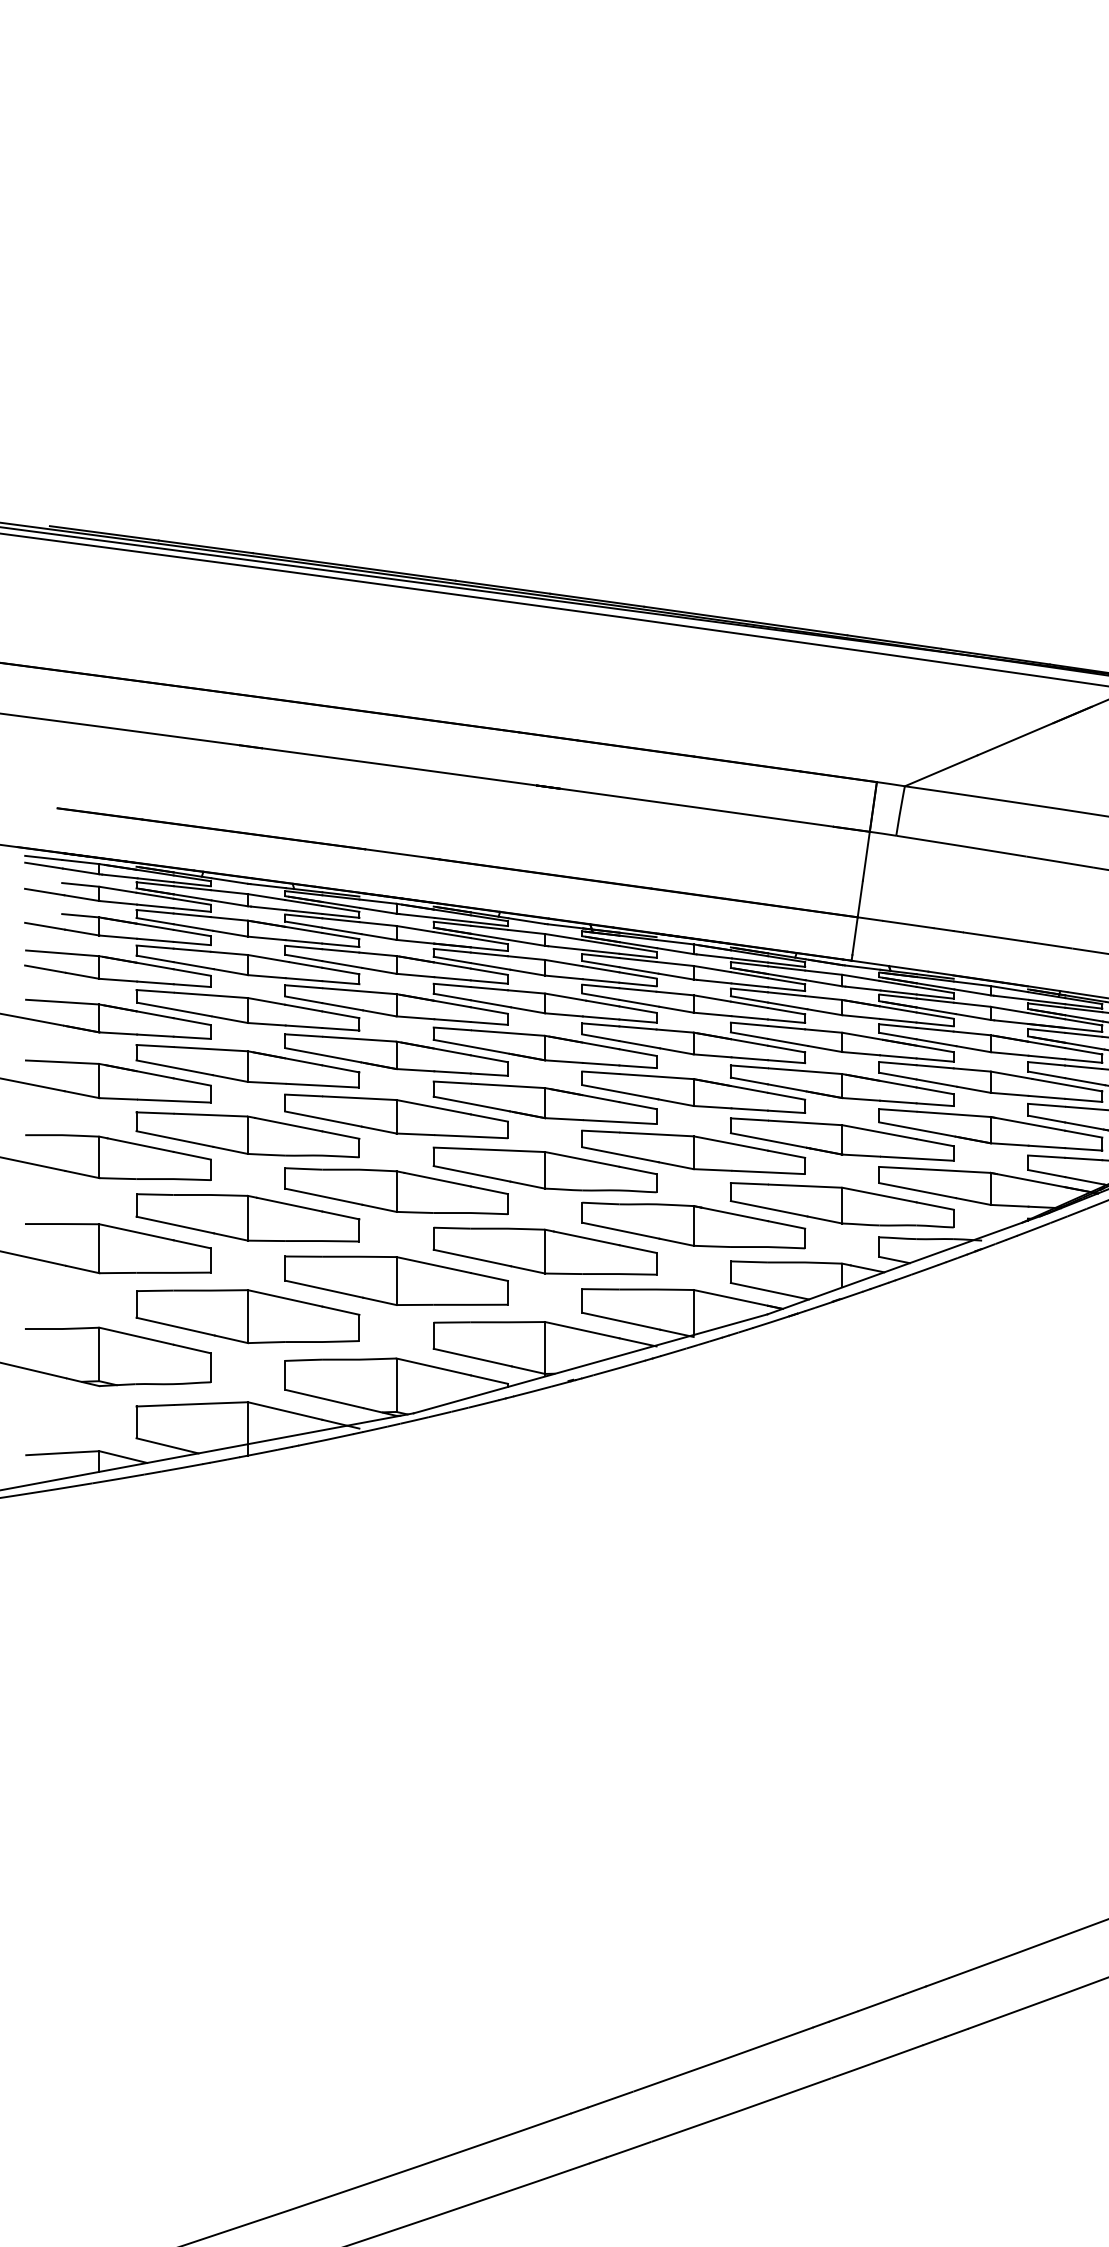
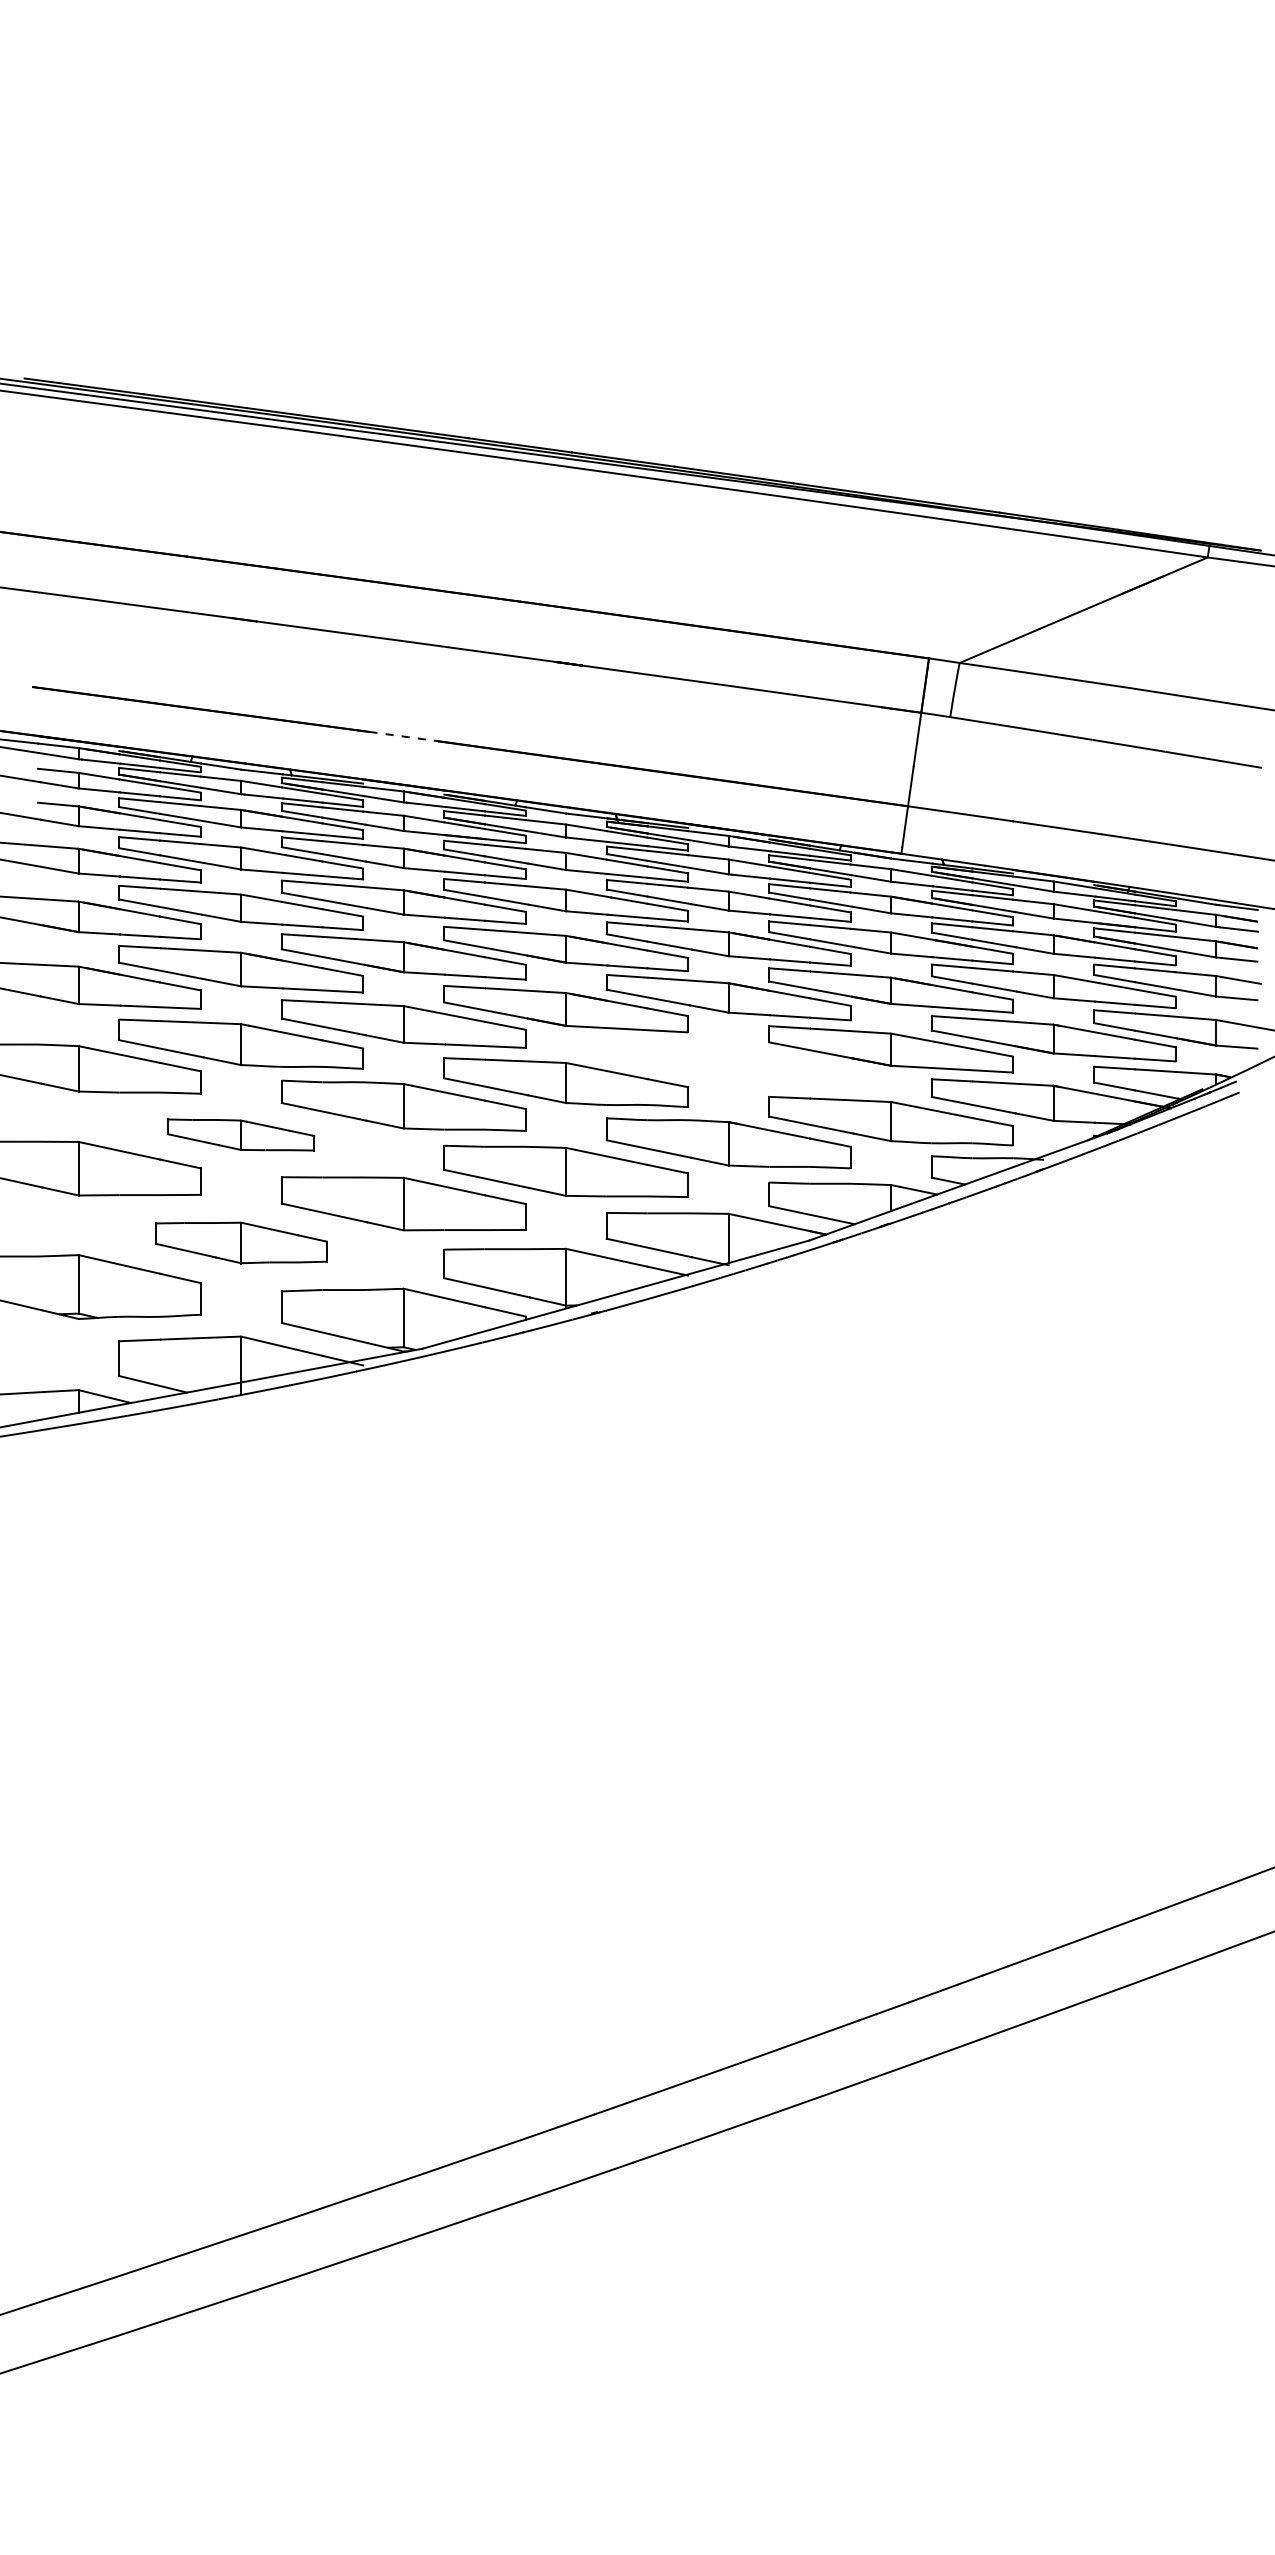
line: (397, 853) -> (404, 736), solid -> dashed
part: (693, 1151) -> (728, 1062), removed
part: (247, 1217) -> (240, 1134), size x0.6
part: (248, 1316) -> (241, 1242), size x0.7

